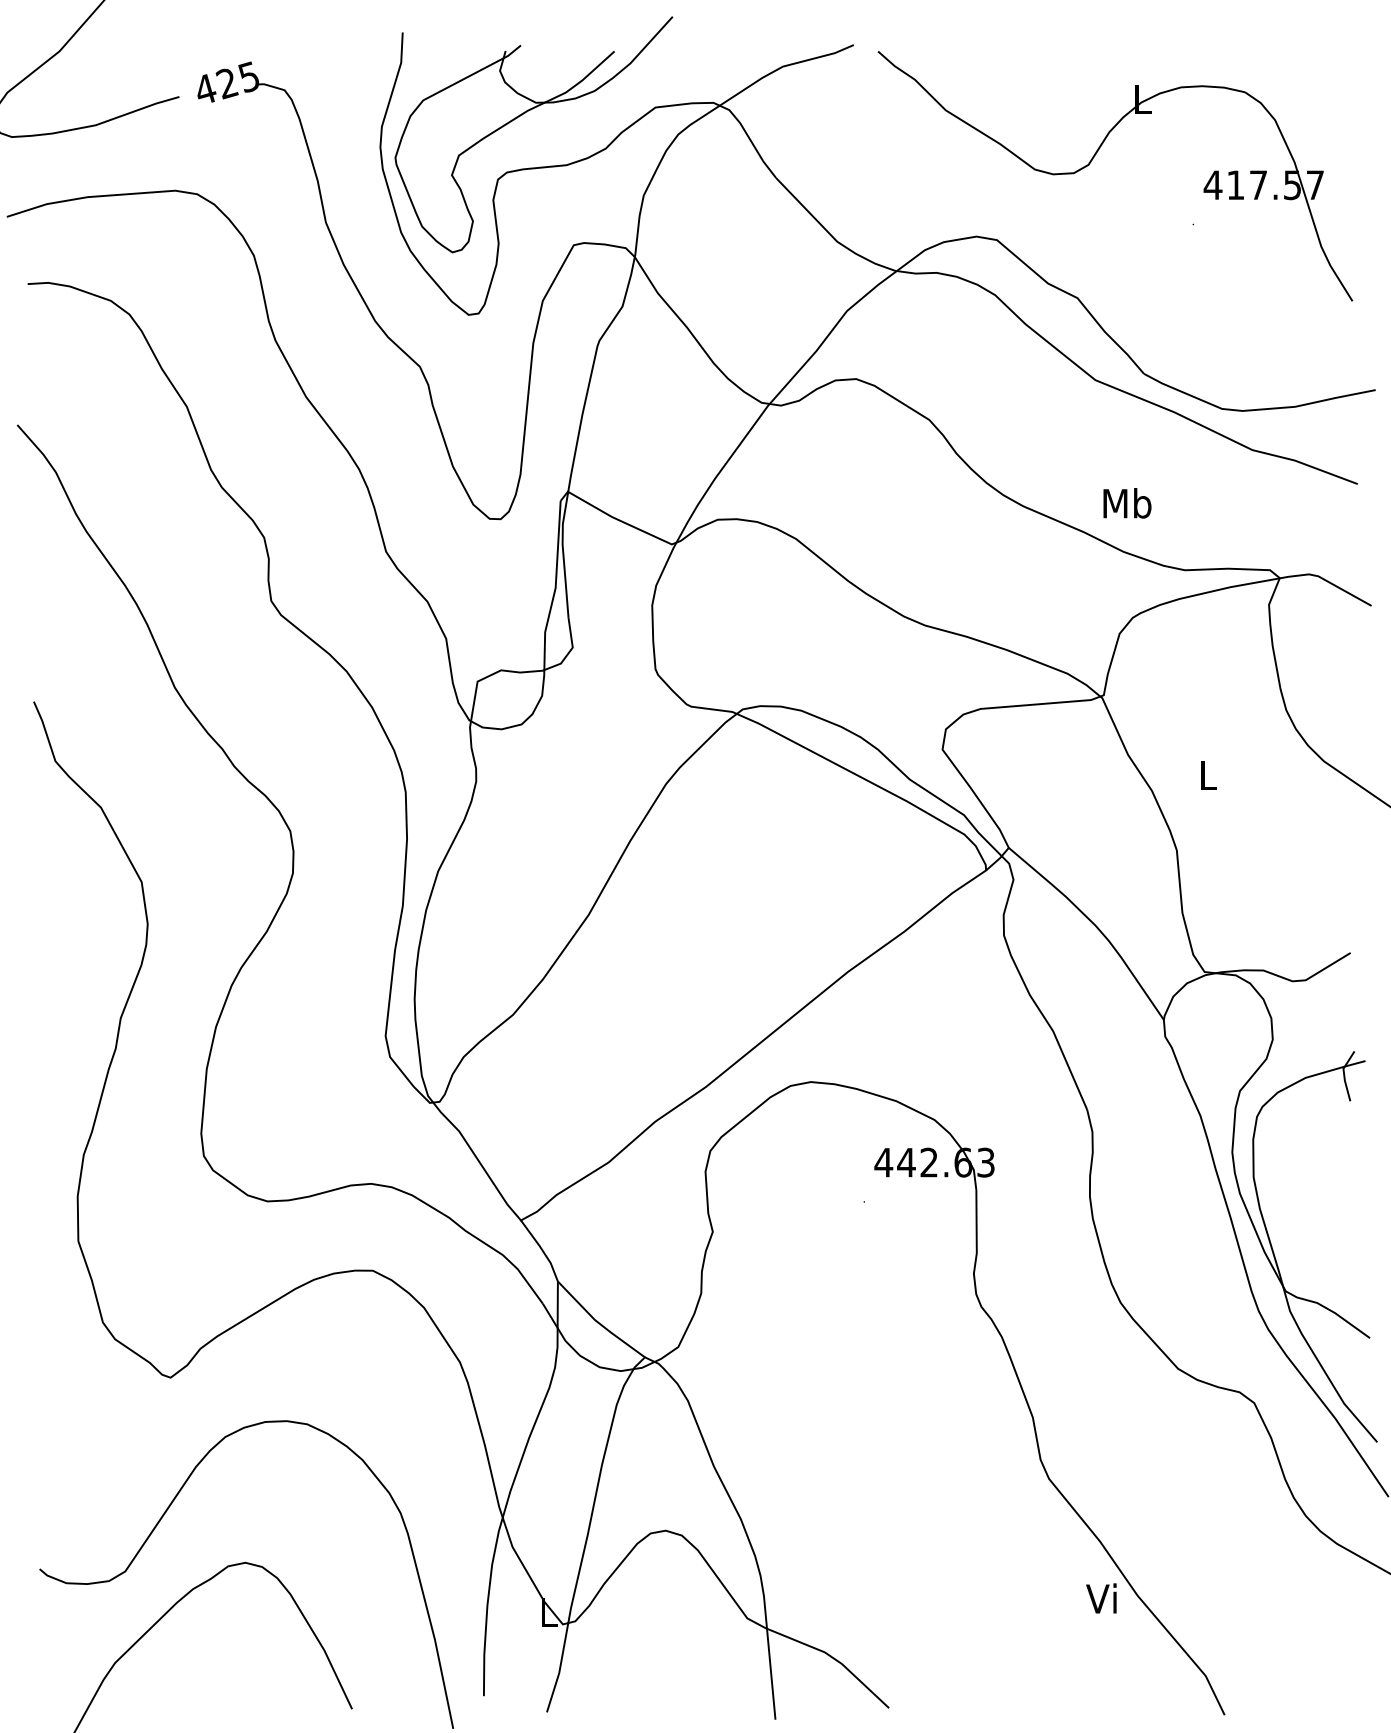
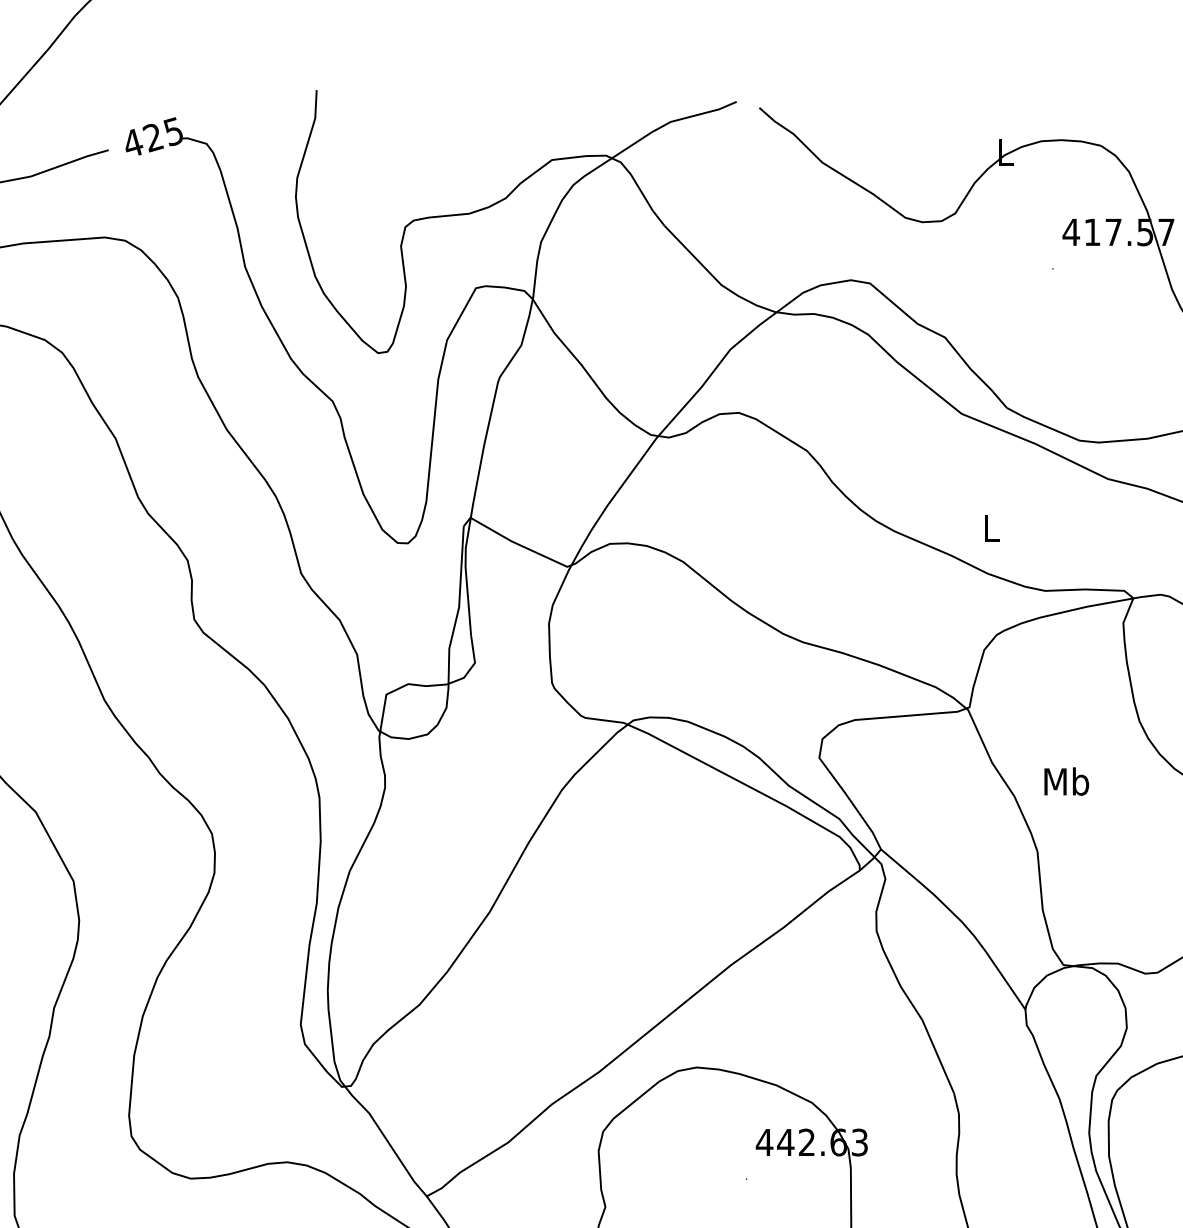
part: (522, 115) -> (428, 167), removed
text: (1127, 503) -> (991, 528), Mb -> L
text: (1208, 774) -> (1067, 781), L -> Mb

